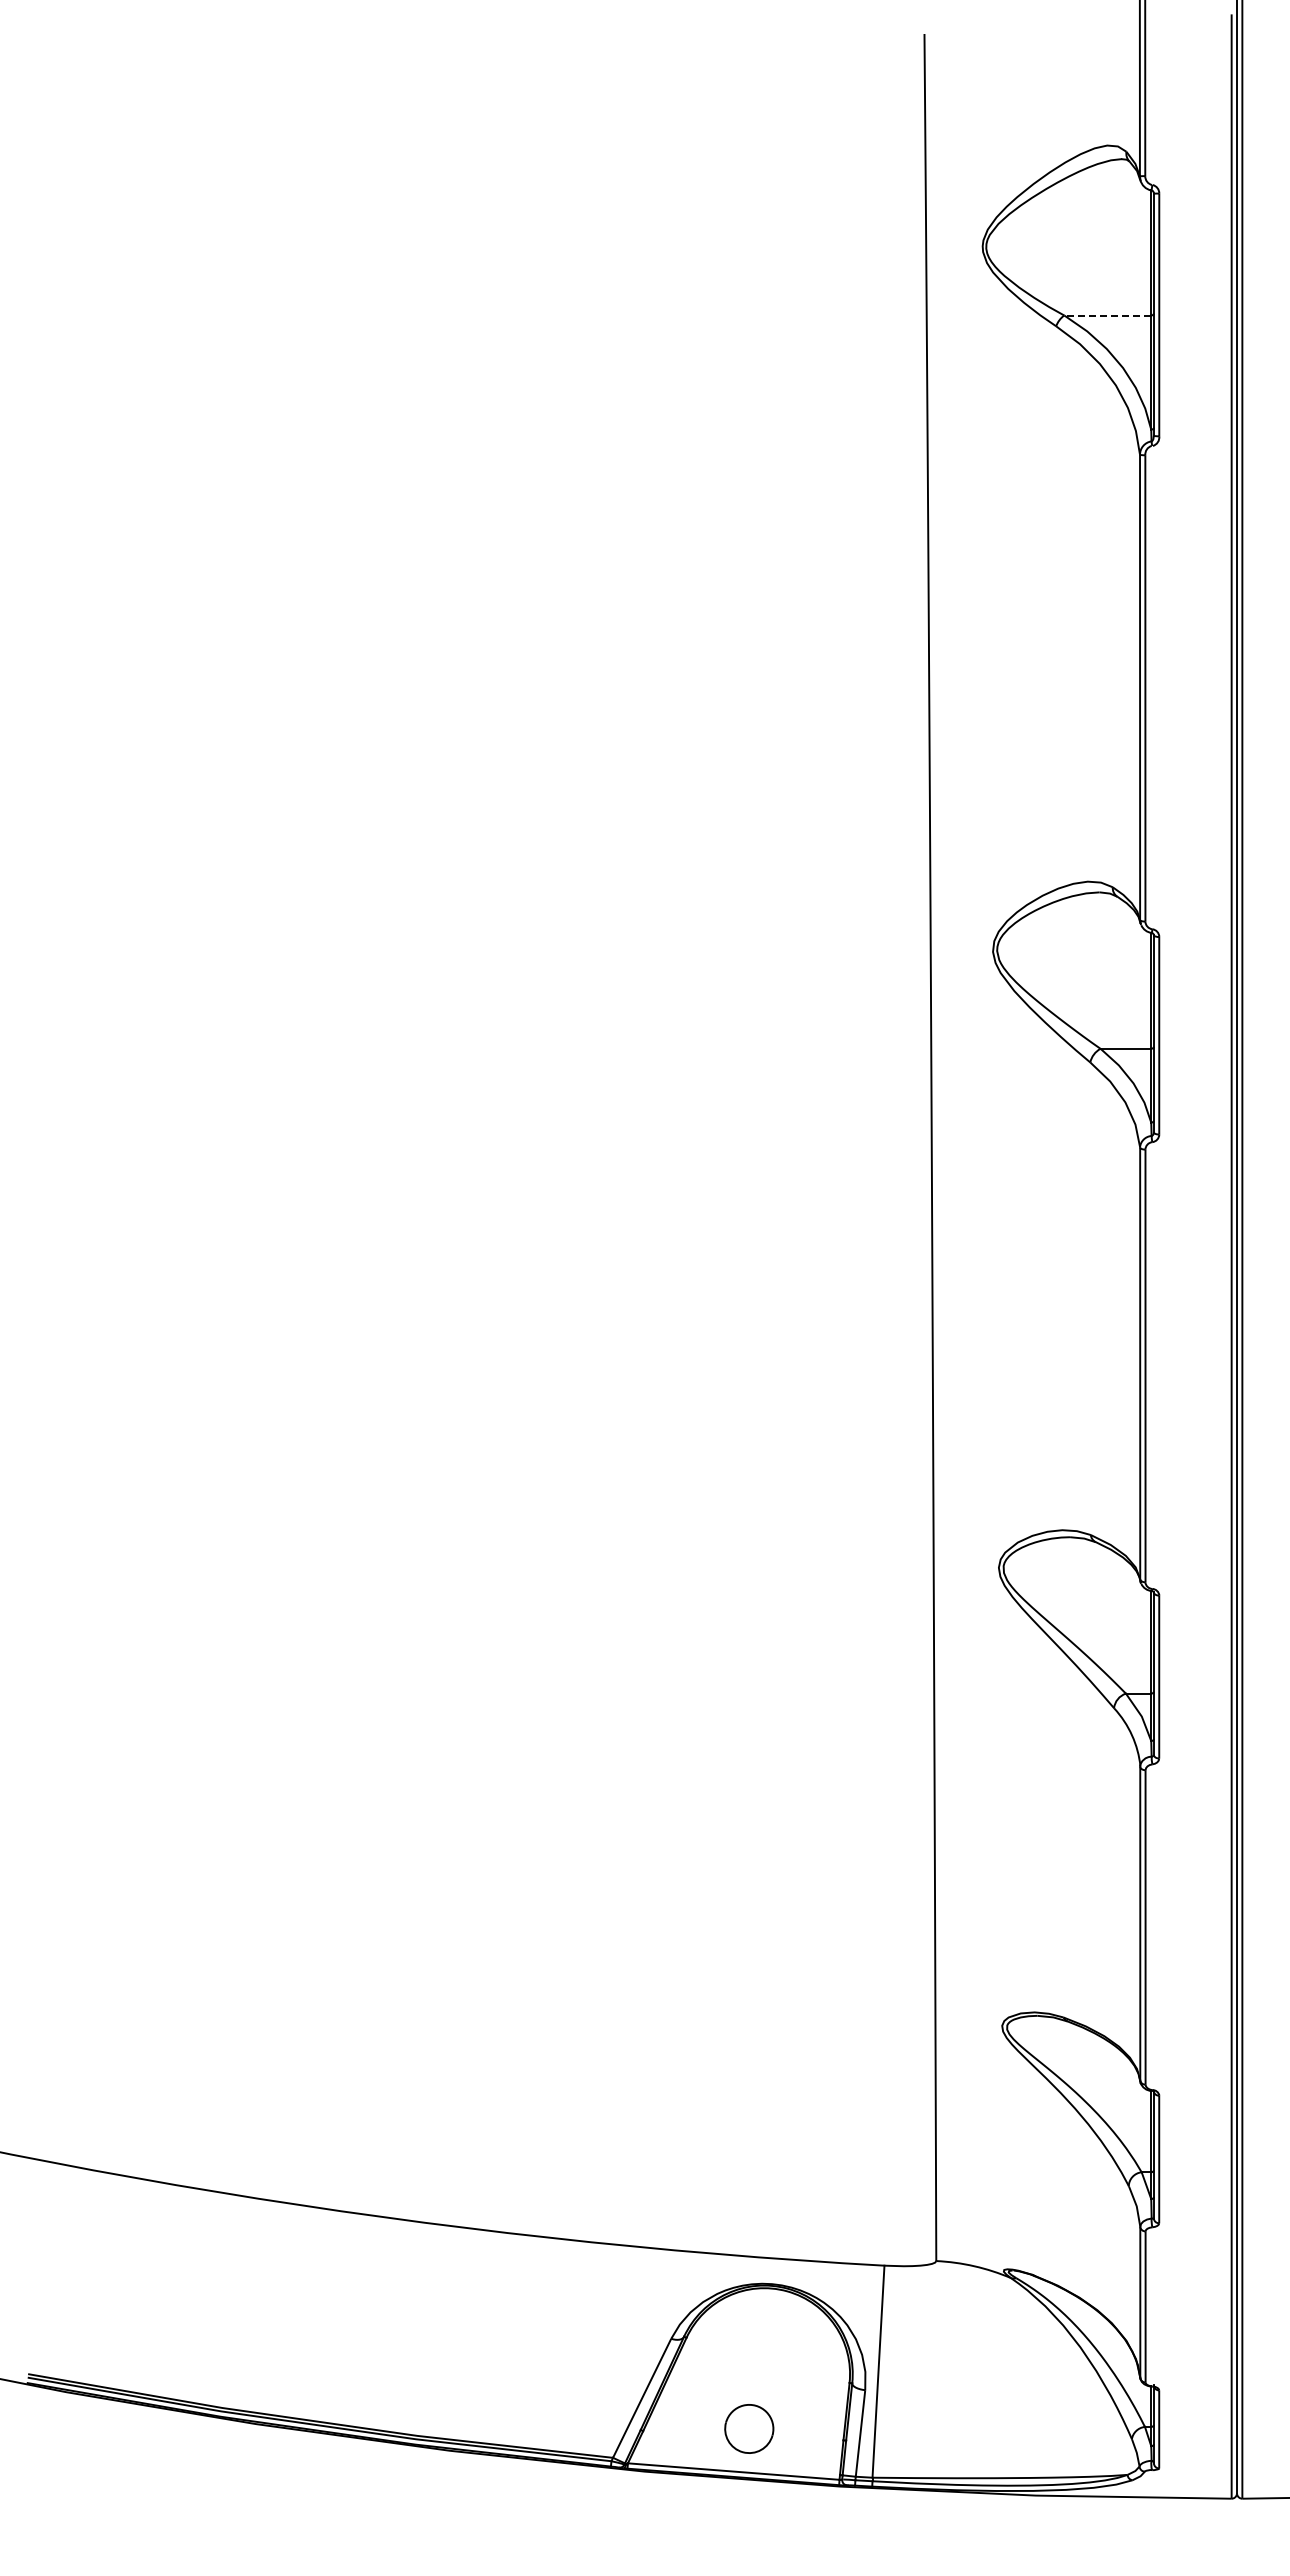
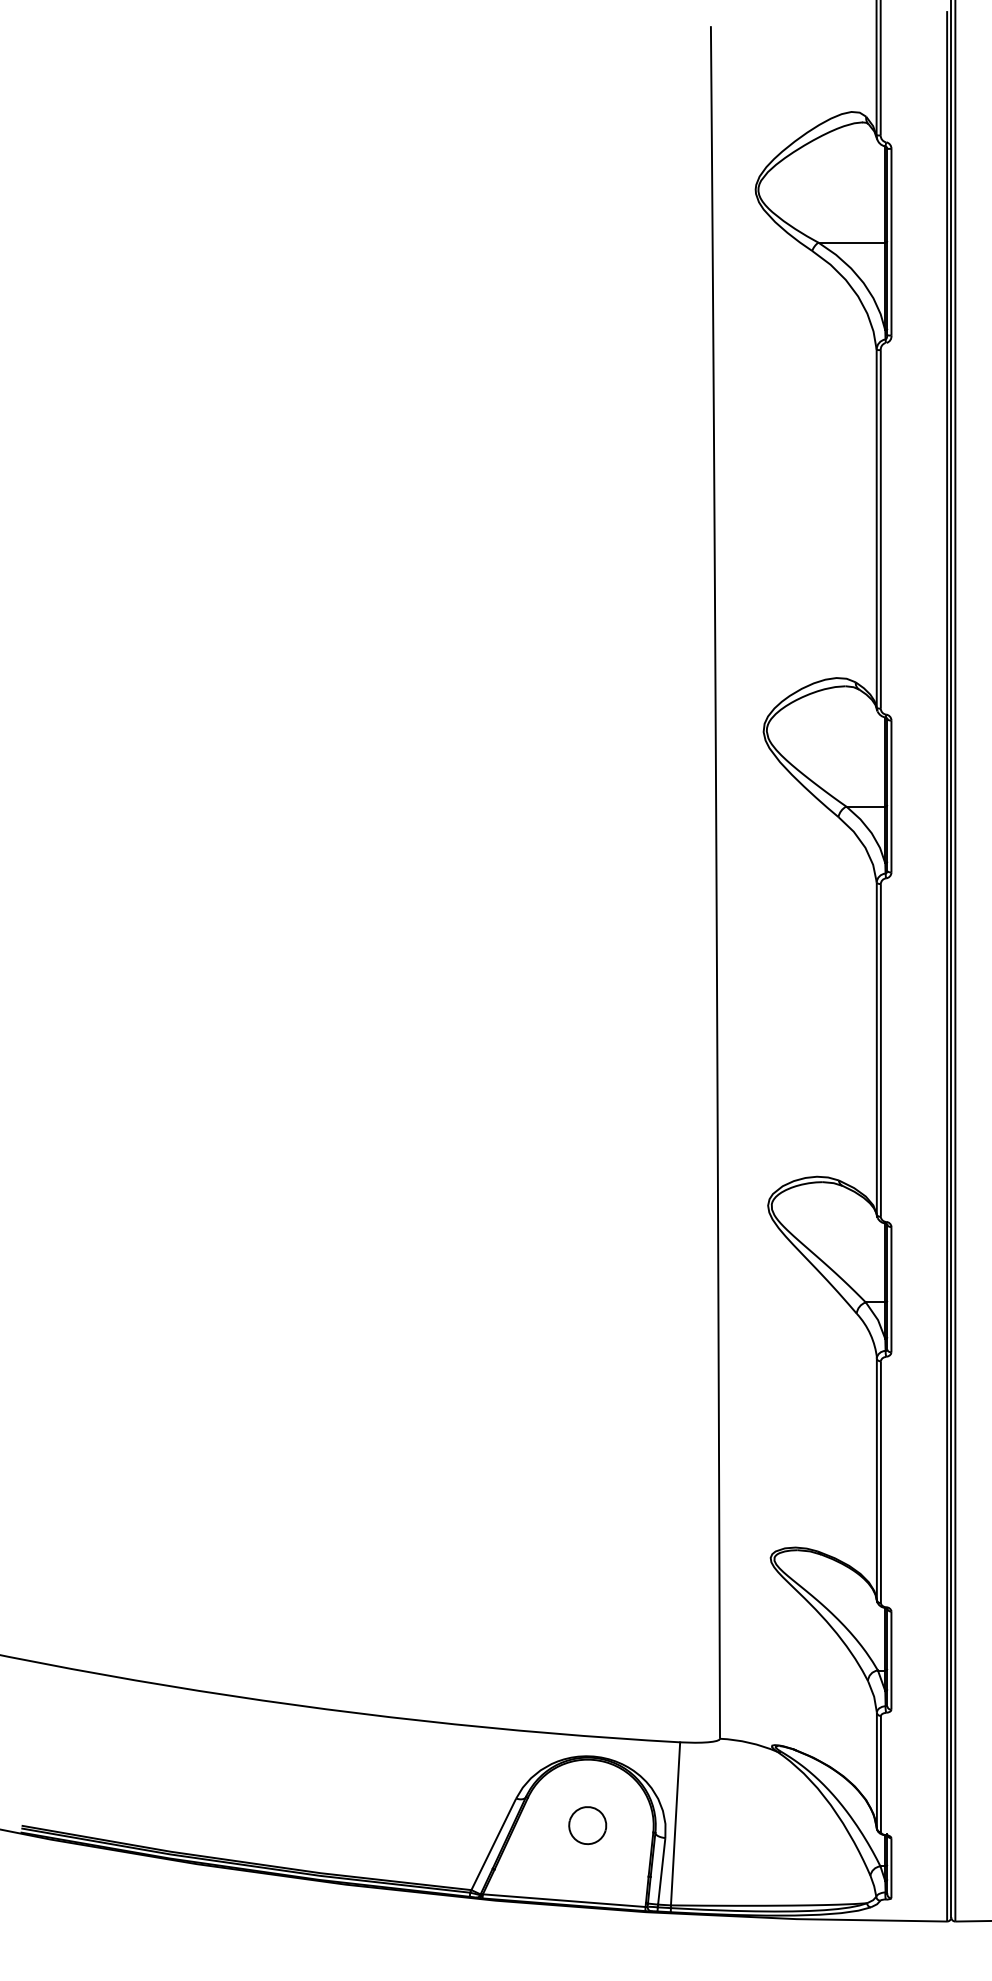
line: (1107, 315) -> (851, 242), dashed -> solid
part: (749, 2428) -> (587, 1825), moved

